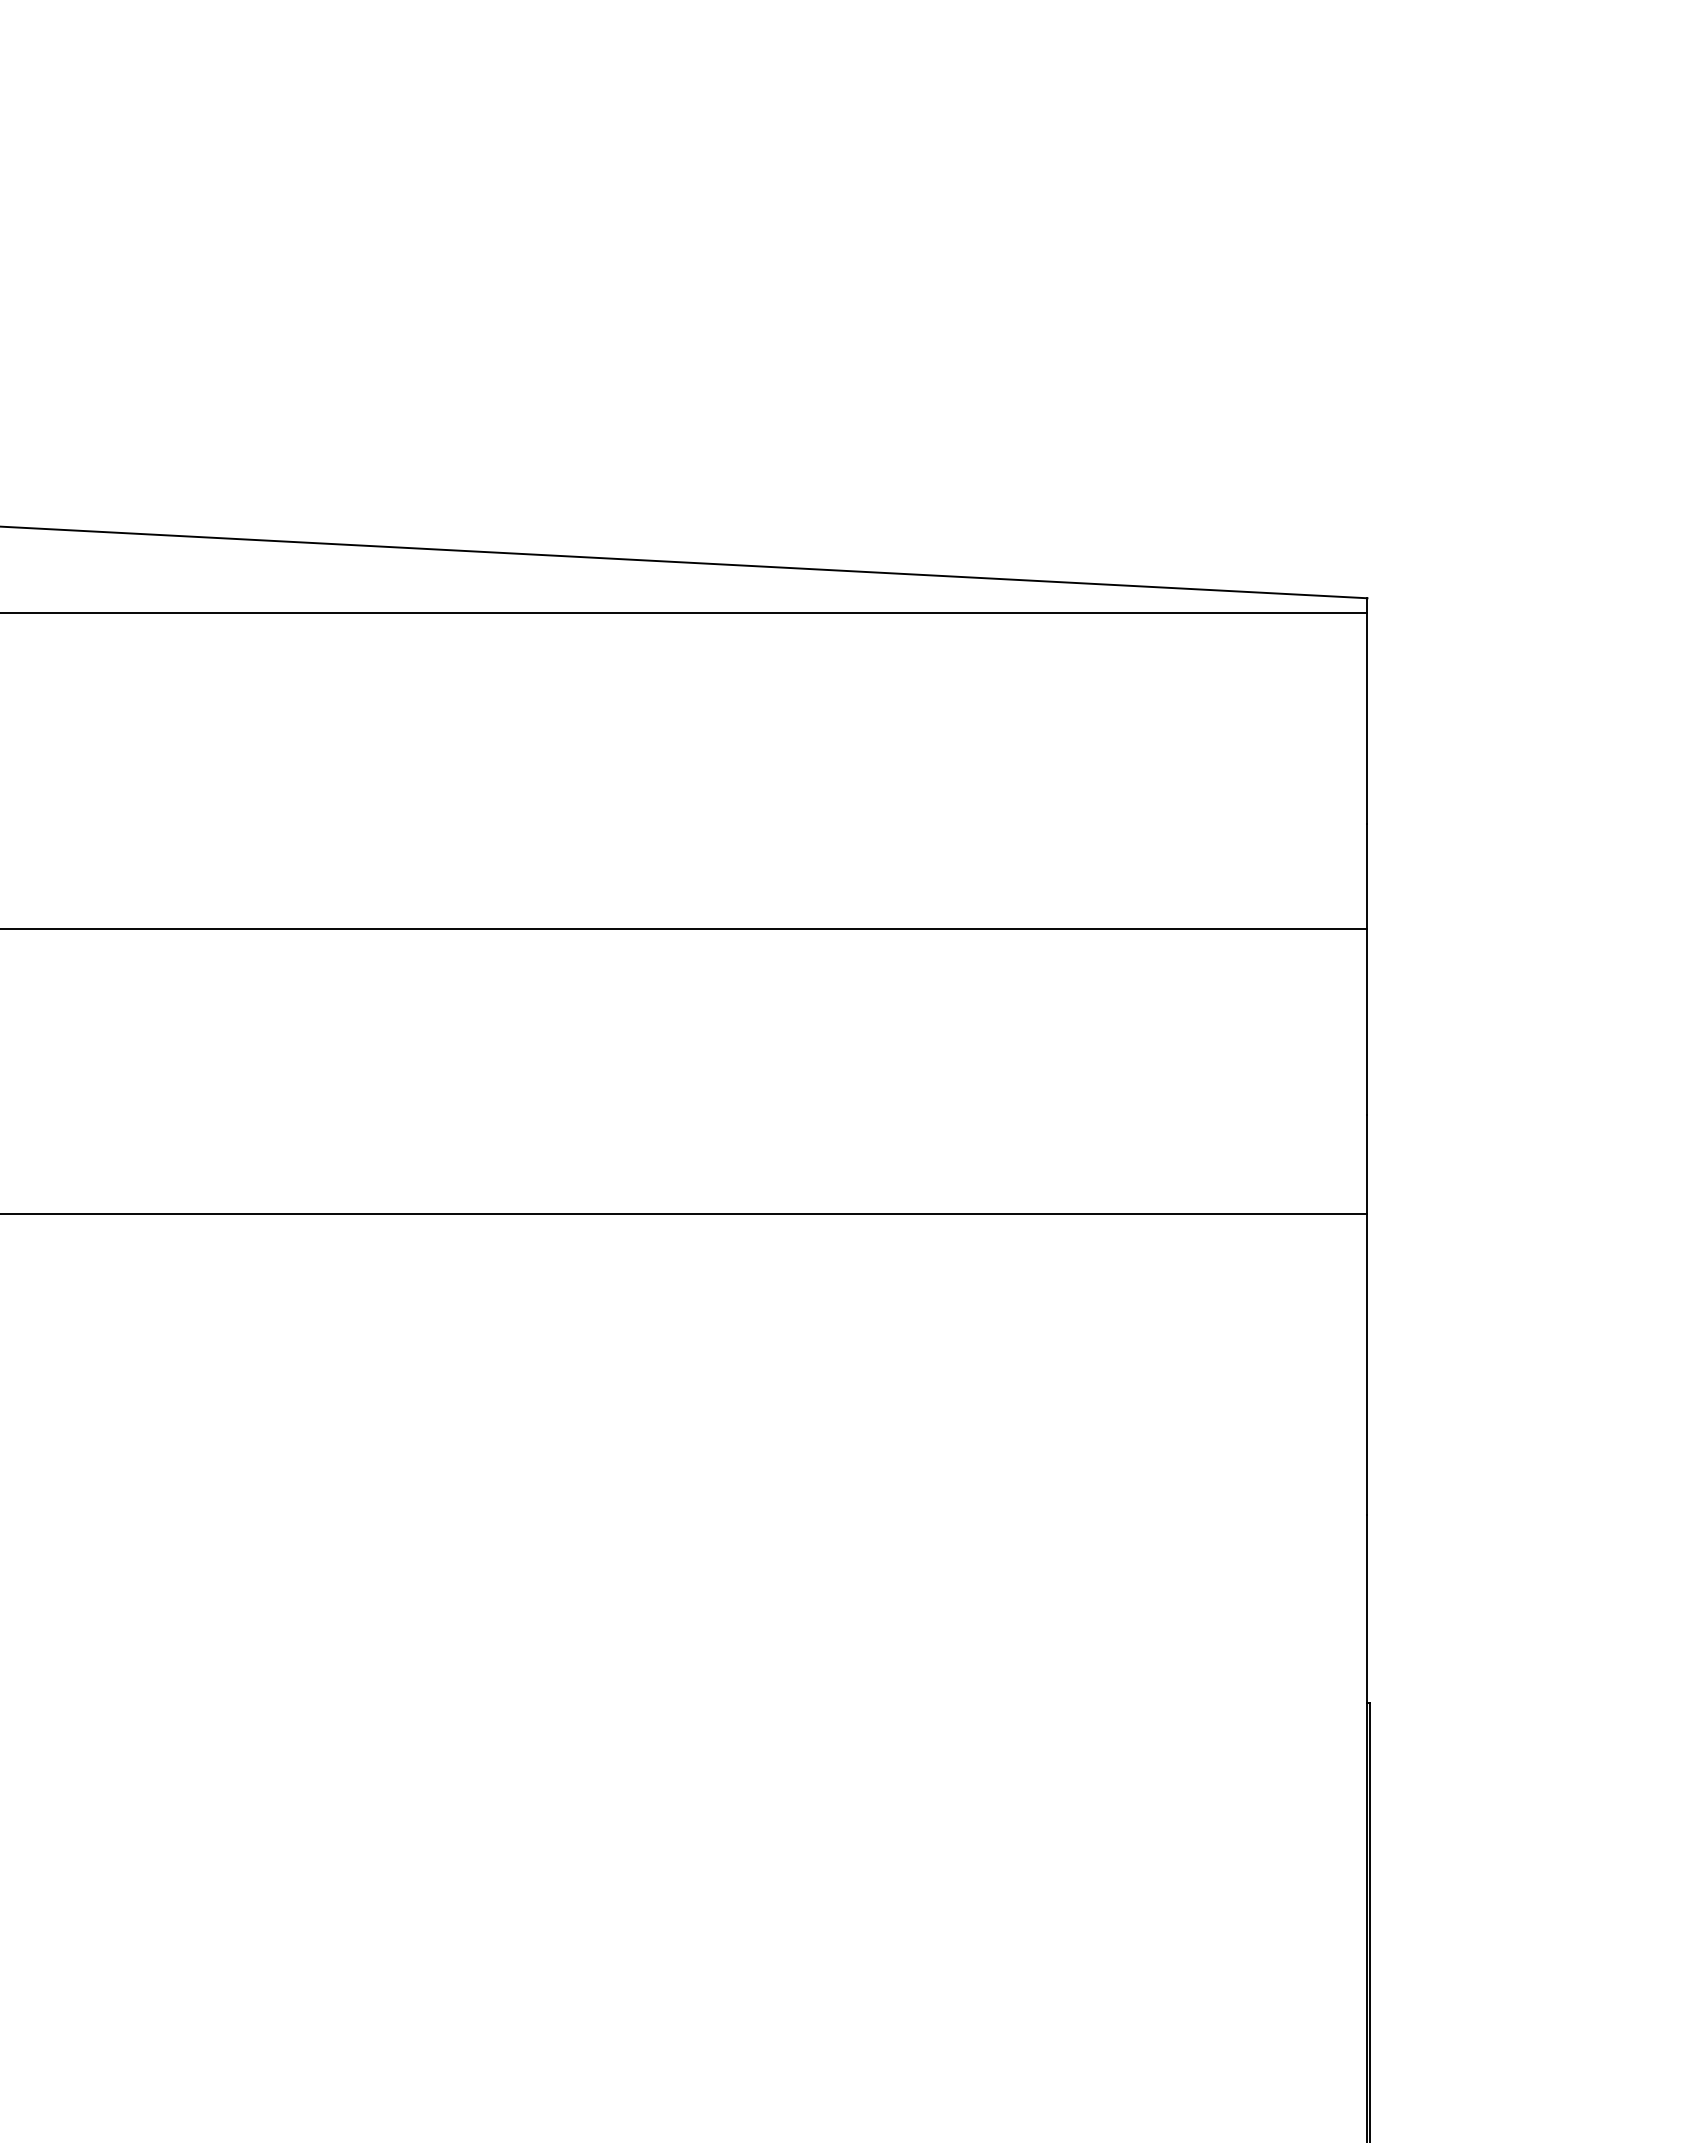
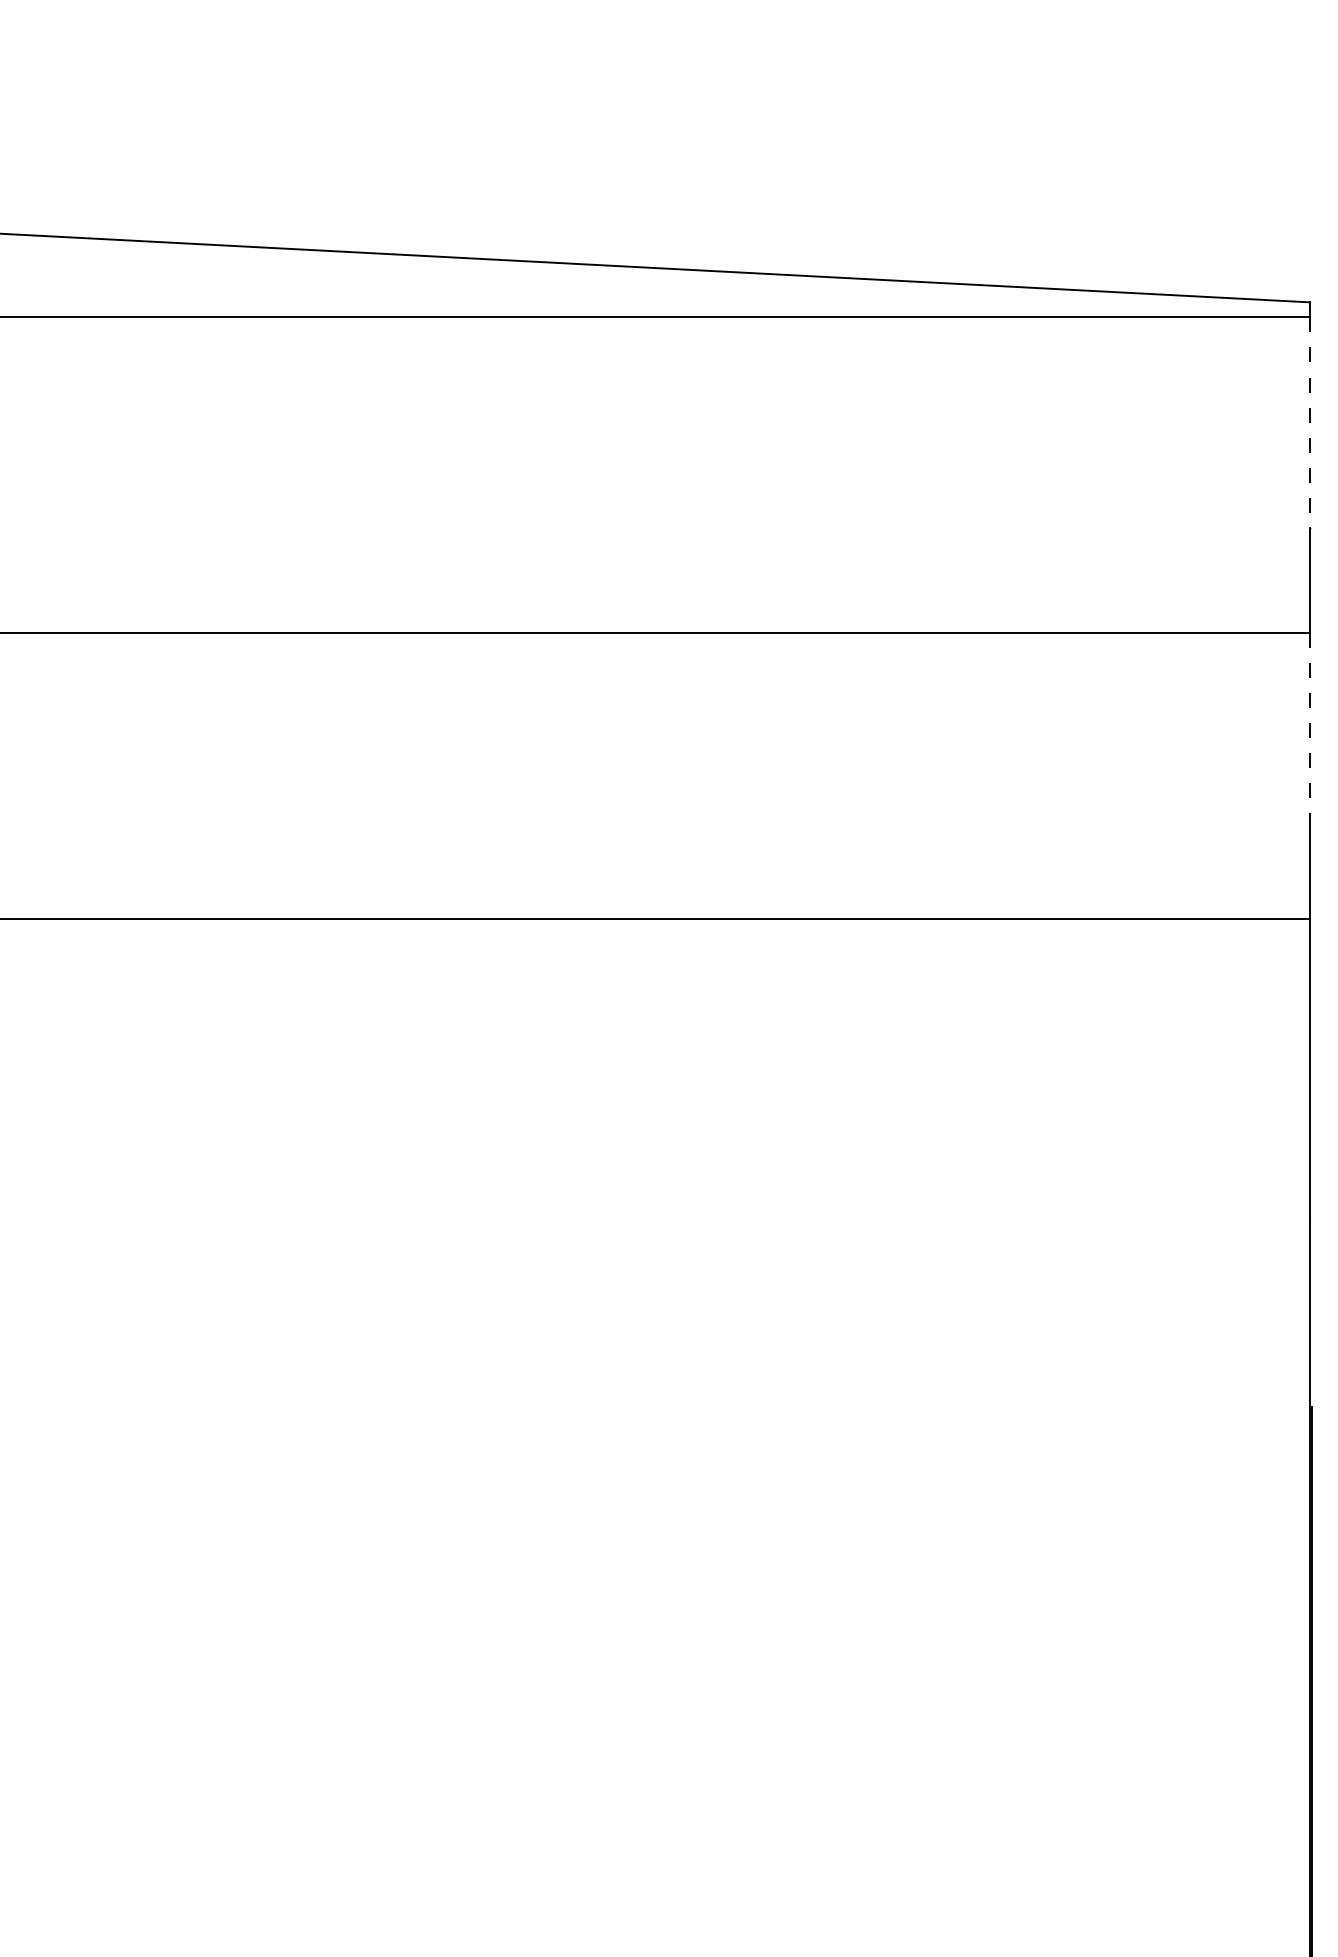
line: (1367, 719) -> (1310, 423), solid -> dashed
line: (1367, 1022) -> (1310, 726), solid -> dashed

